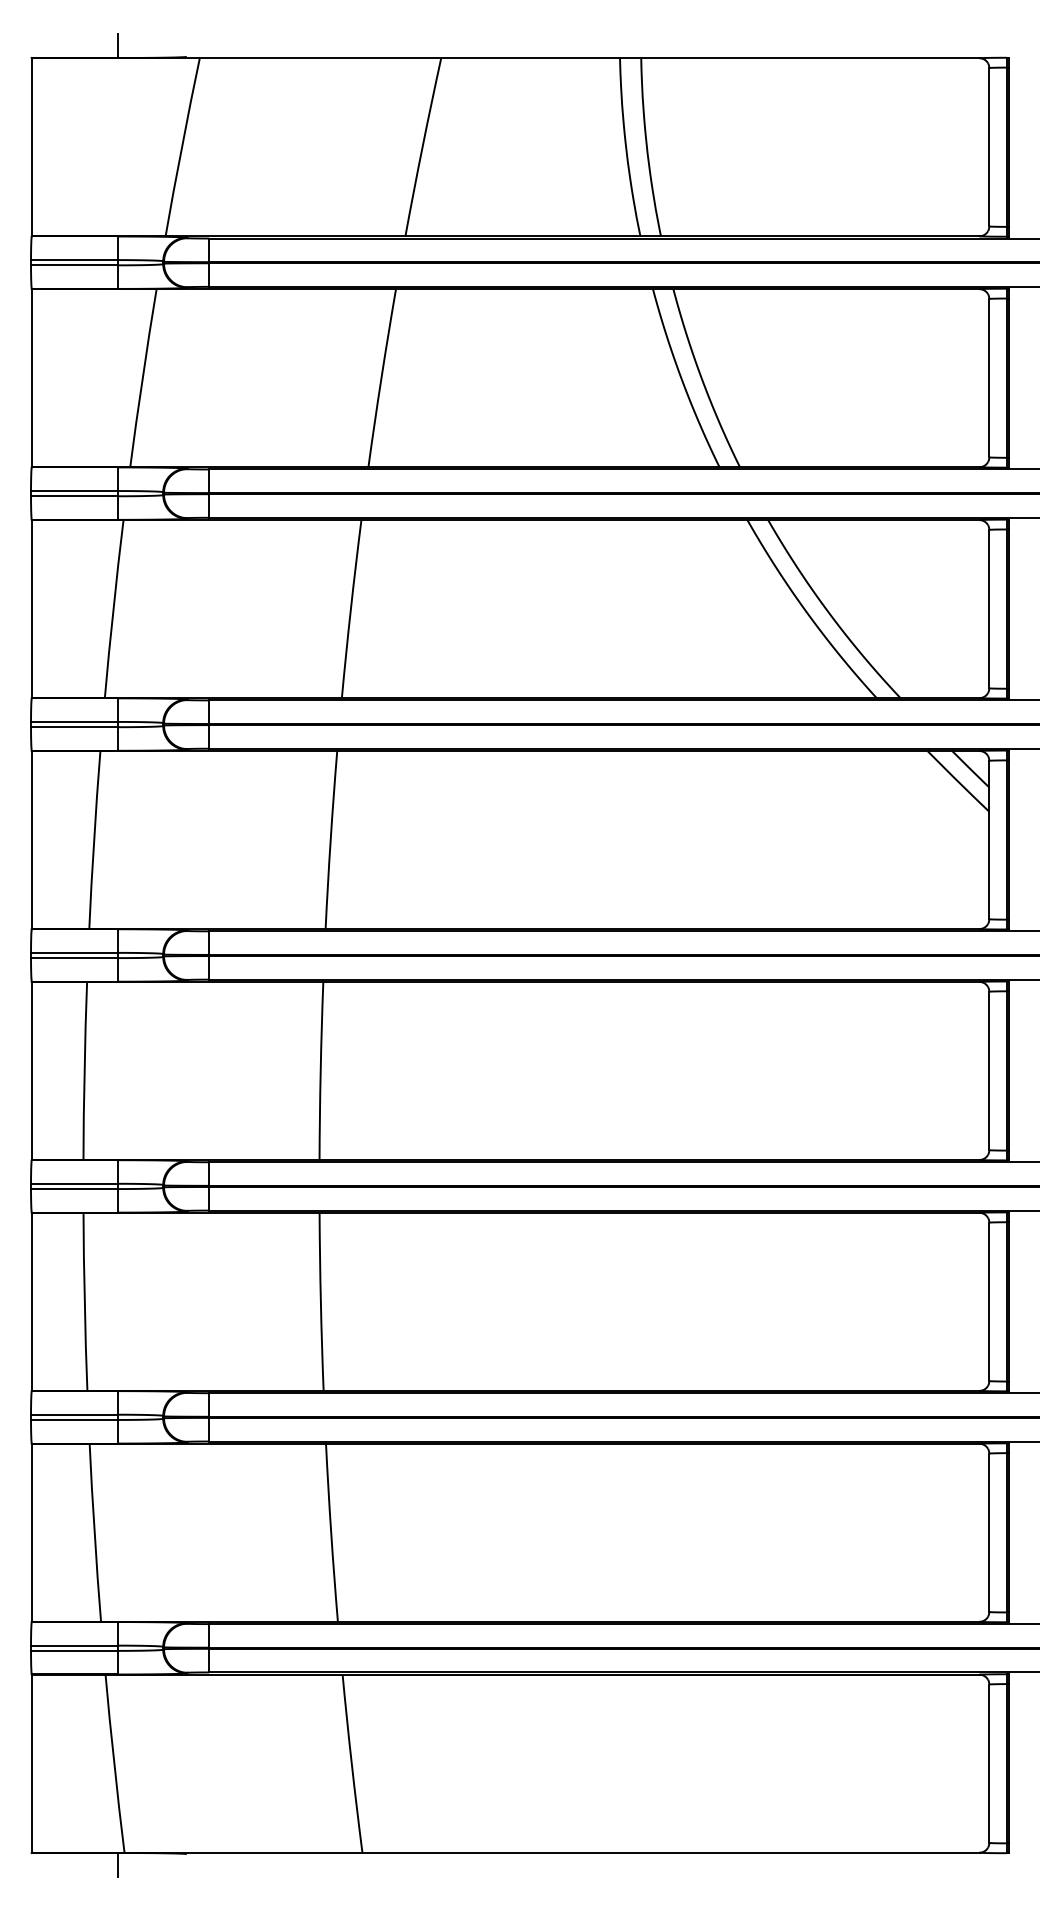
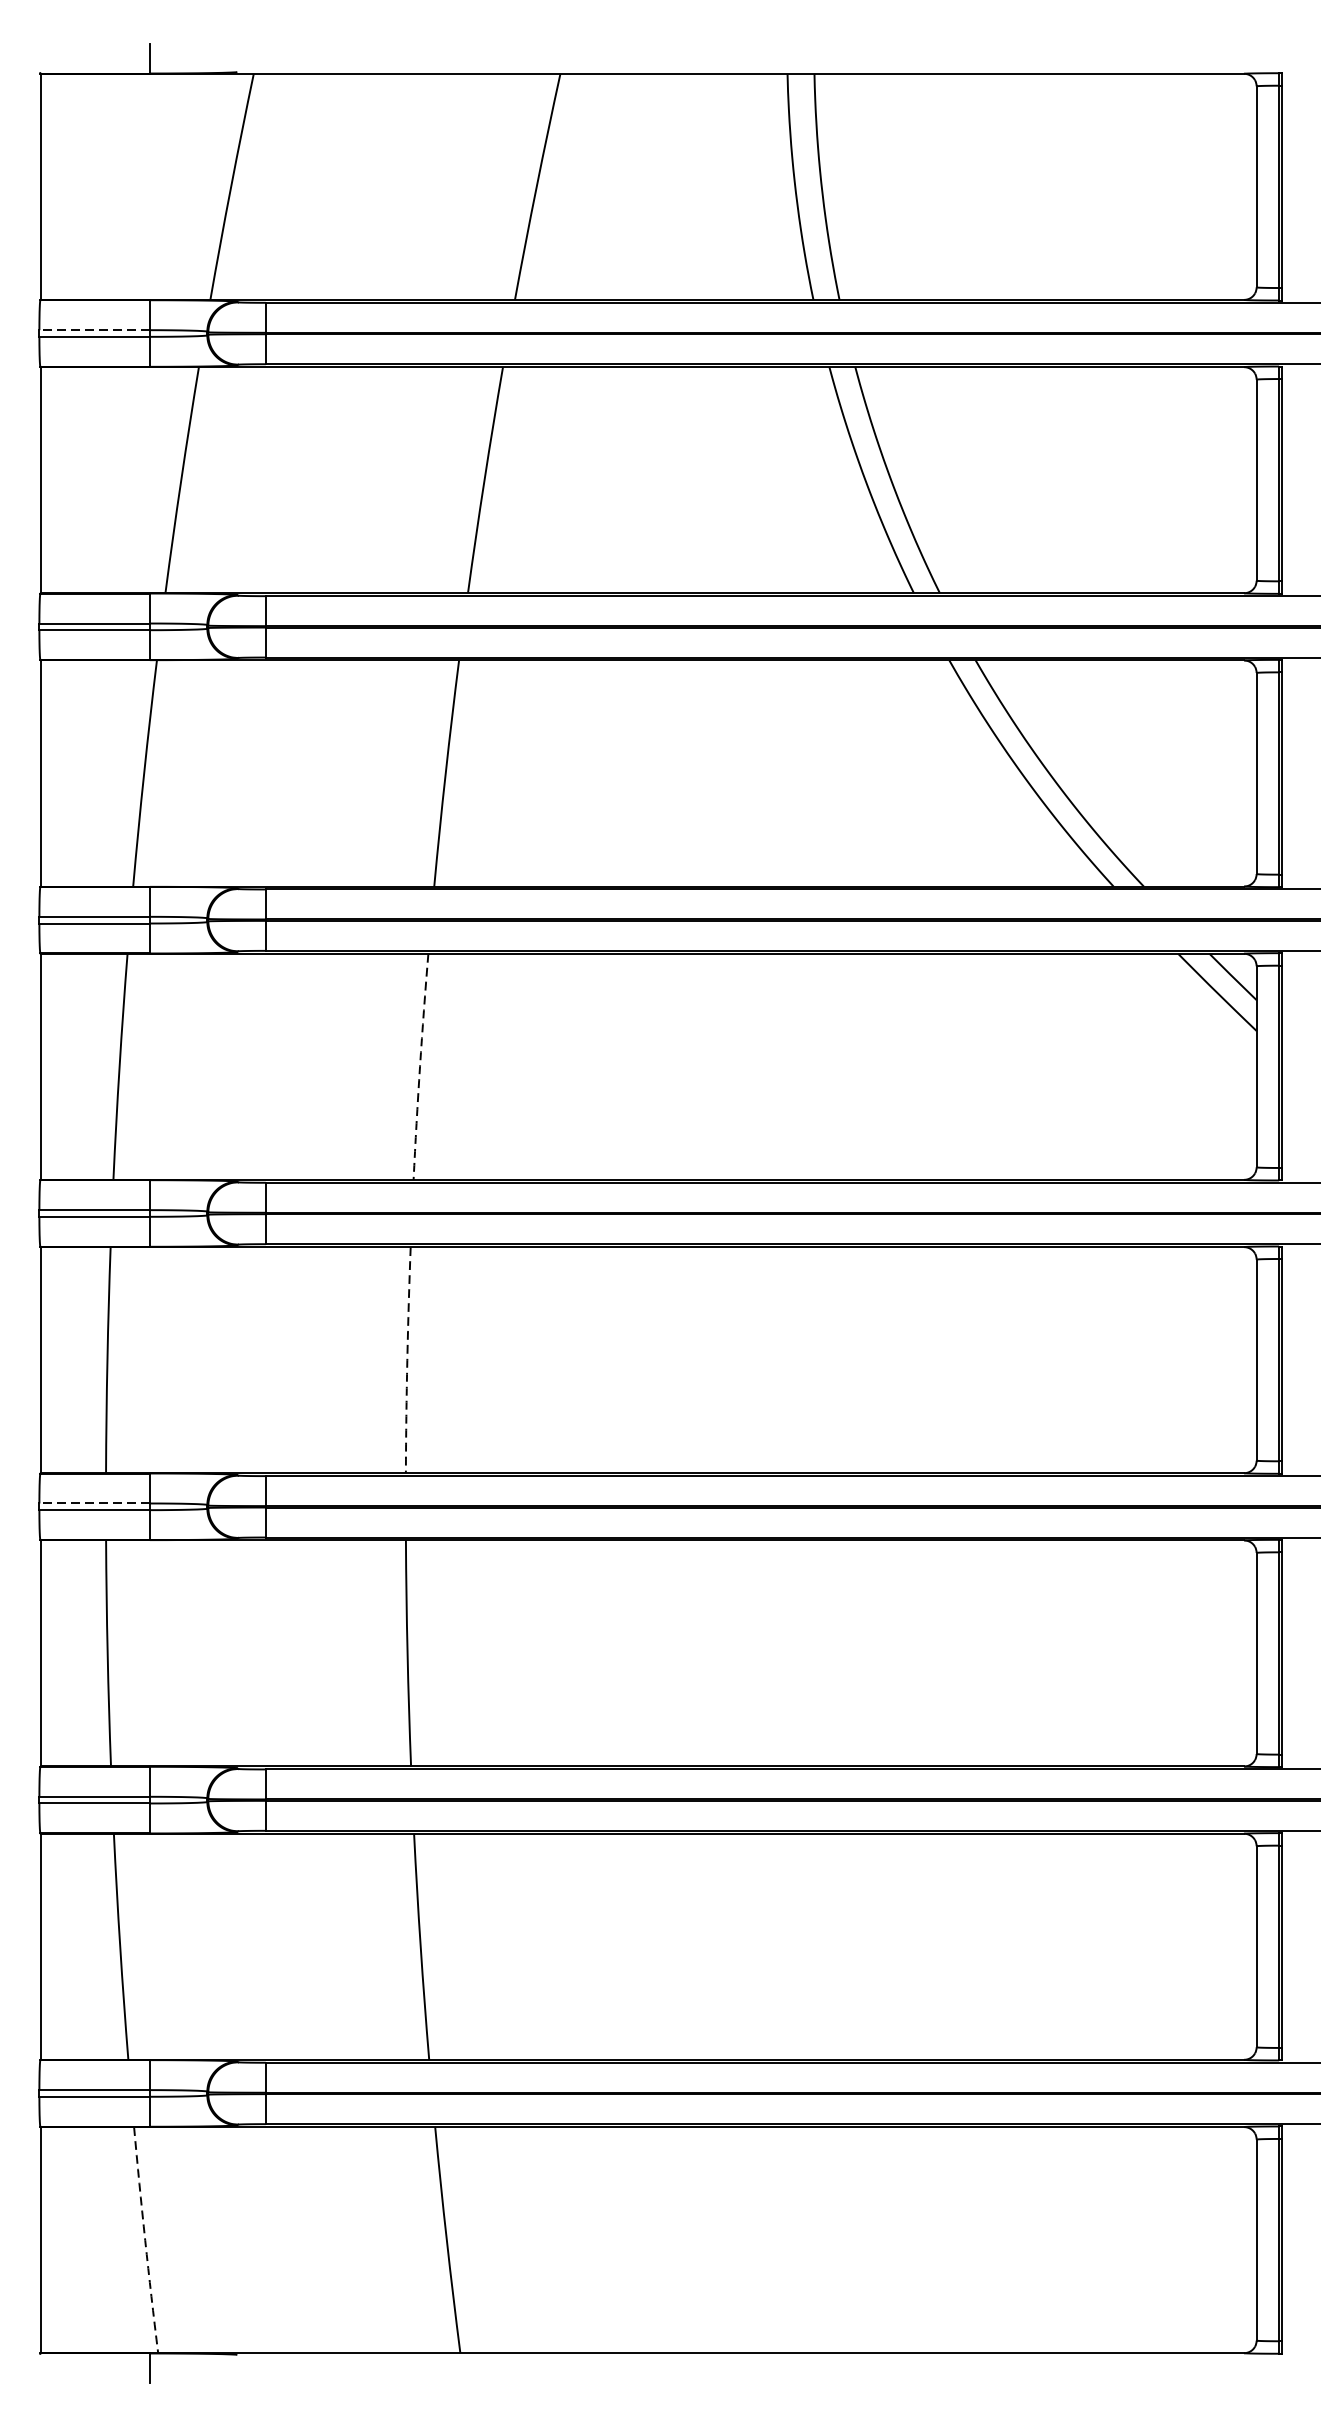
line: (74, 260) -> (94, 330), solid -> dashed
arc: (330, 839) -> (419, 1066), solid -> dashed
arc: (320, 1070) -> (407, 1359), solid -> dashed
line: (74, 1183) -> (94, 1503), solid -> dashed
arc: (114, 1763) -> (145, 2239), solid -> dashed

